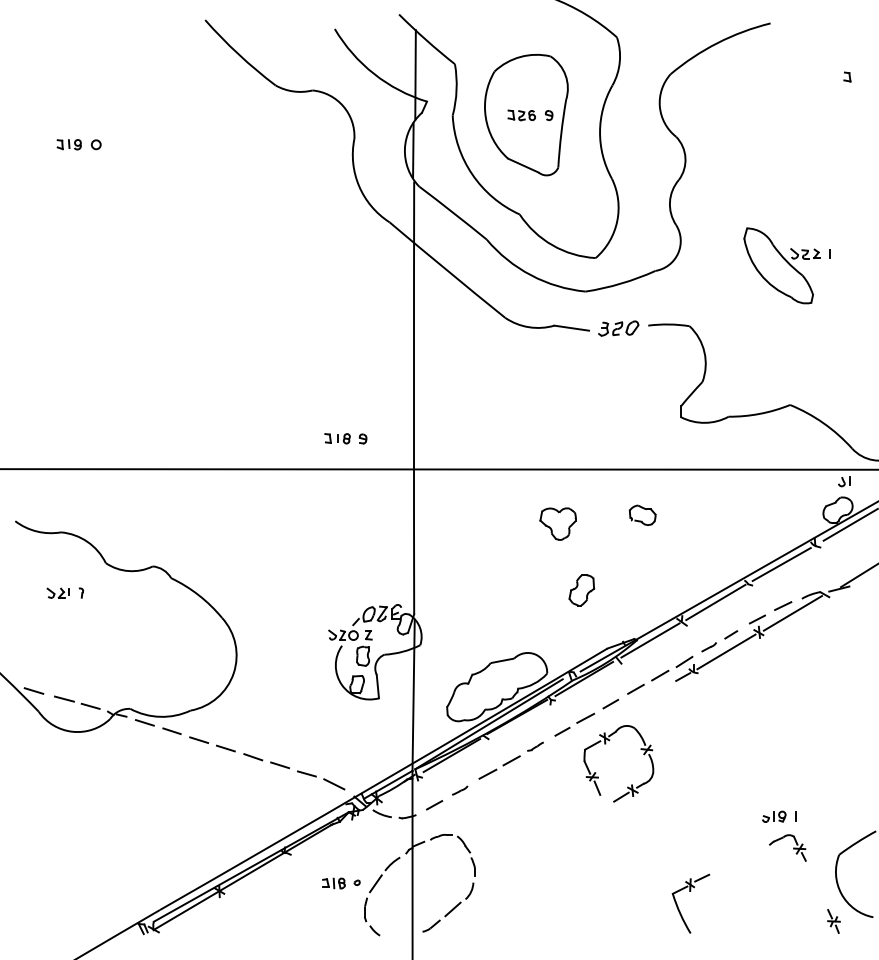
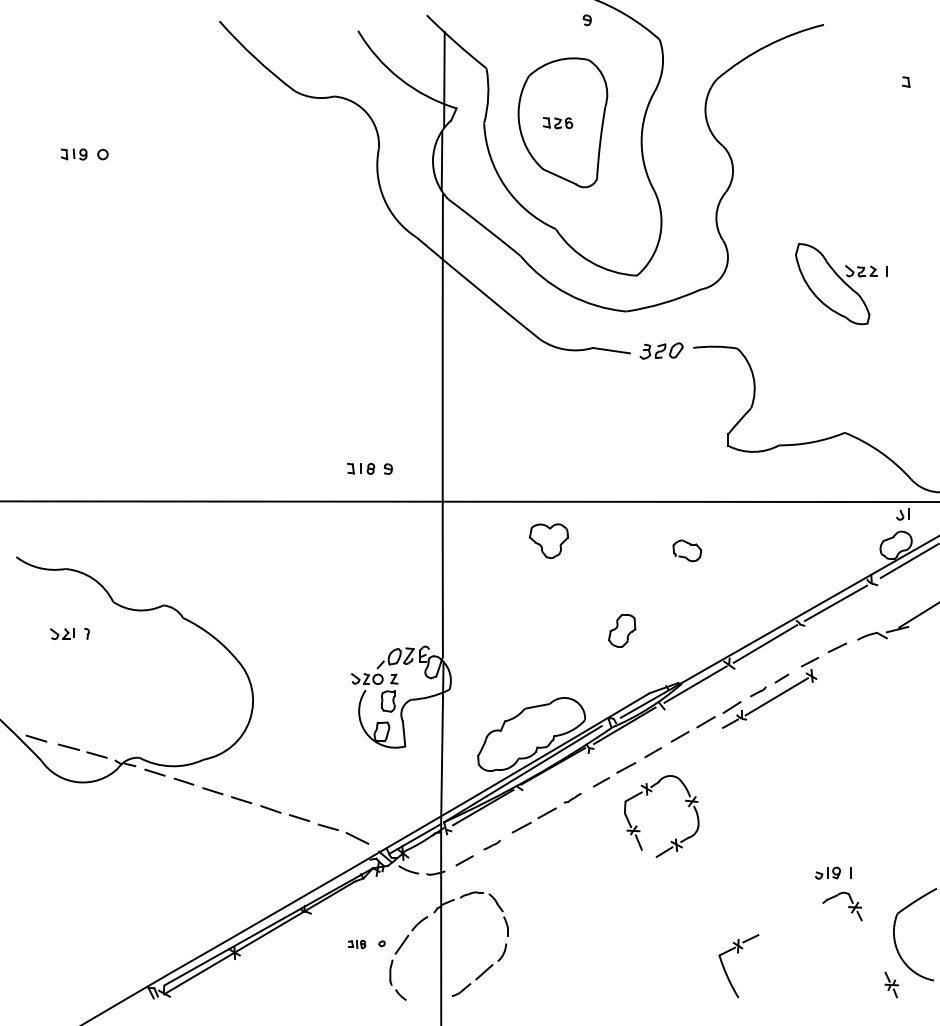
part: (548, 115) -> (586, 20), moved
part: (557, 523) -> (548, 540), moved
line: (792, 613) -> (847, 655), removed
part: (333, 883) -> (356, 944), size x0.7

